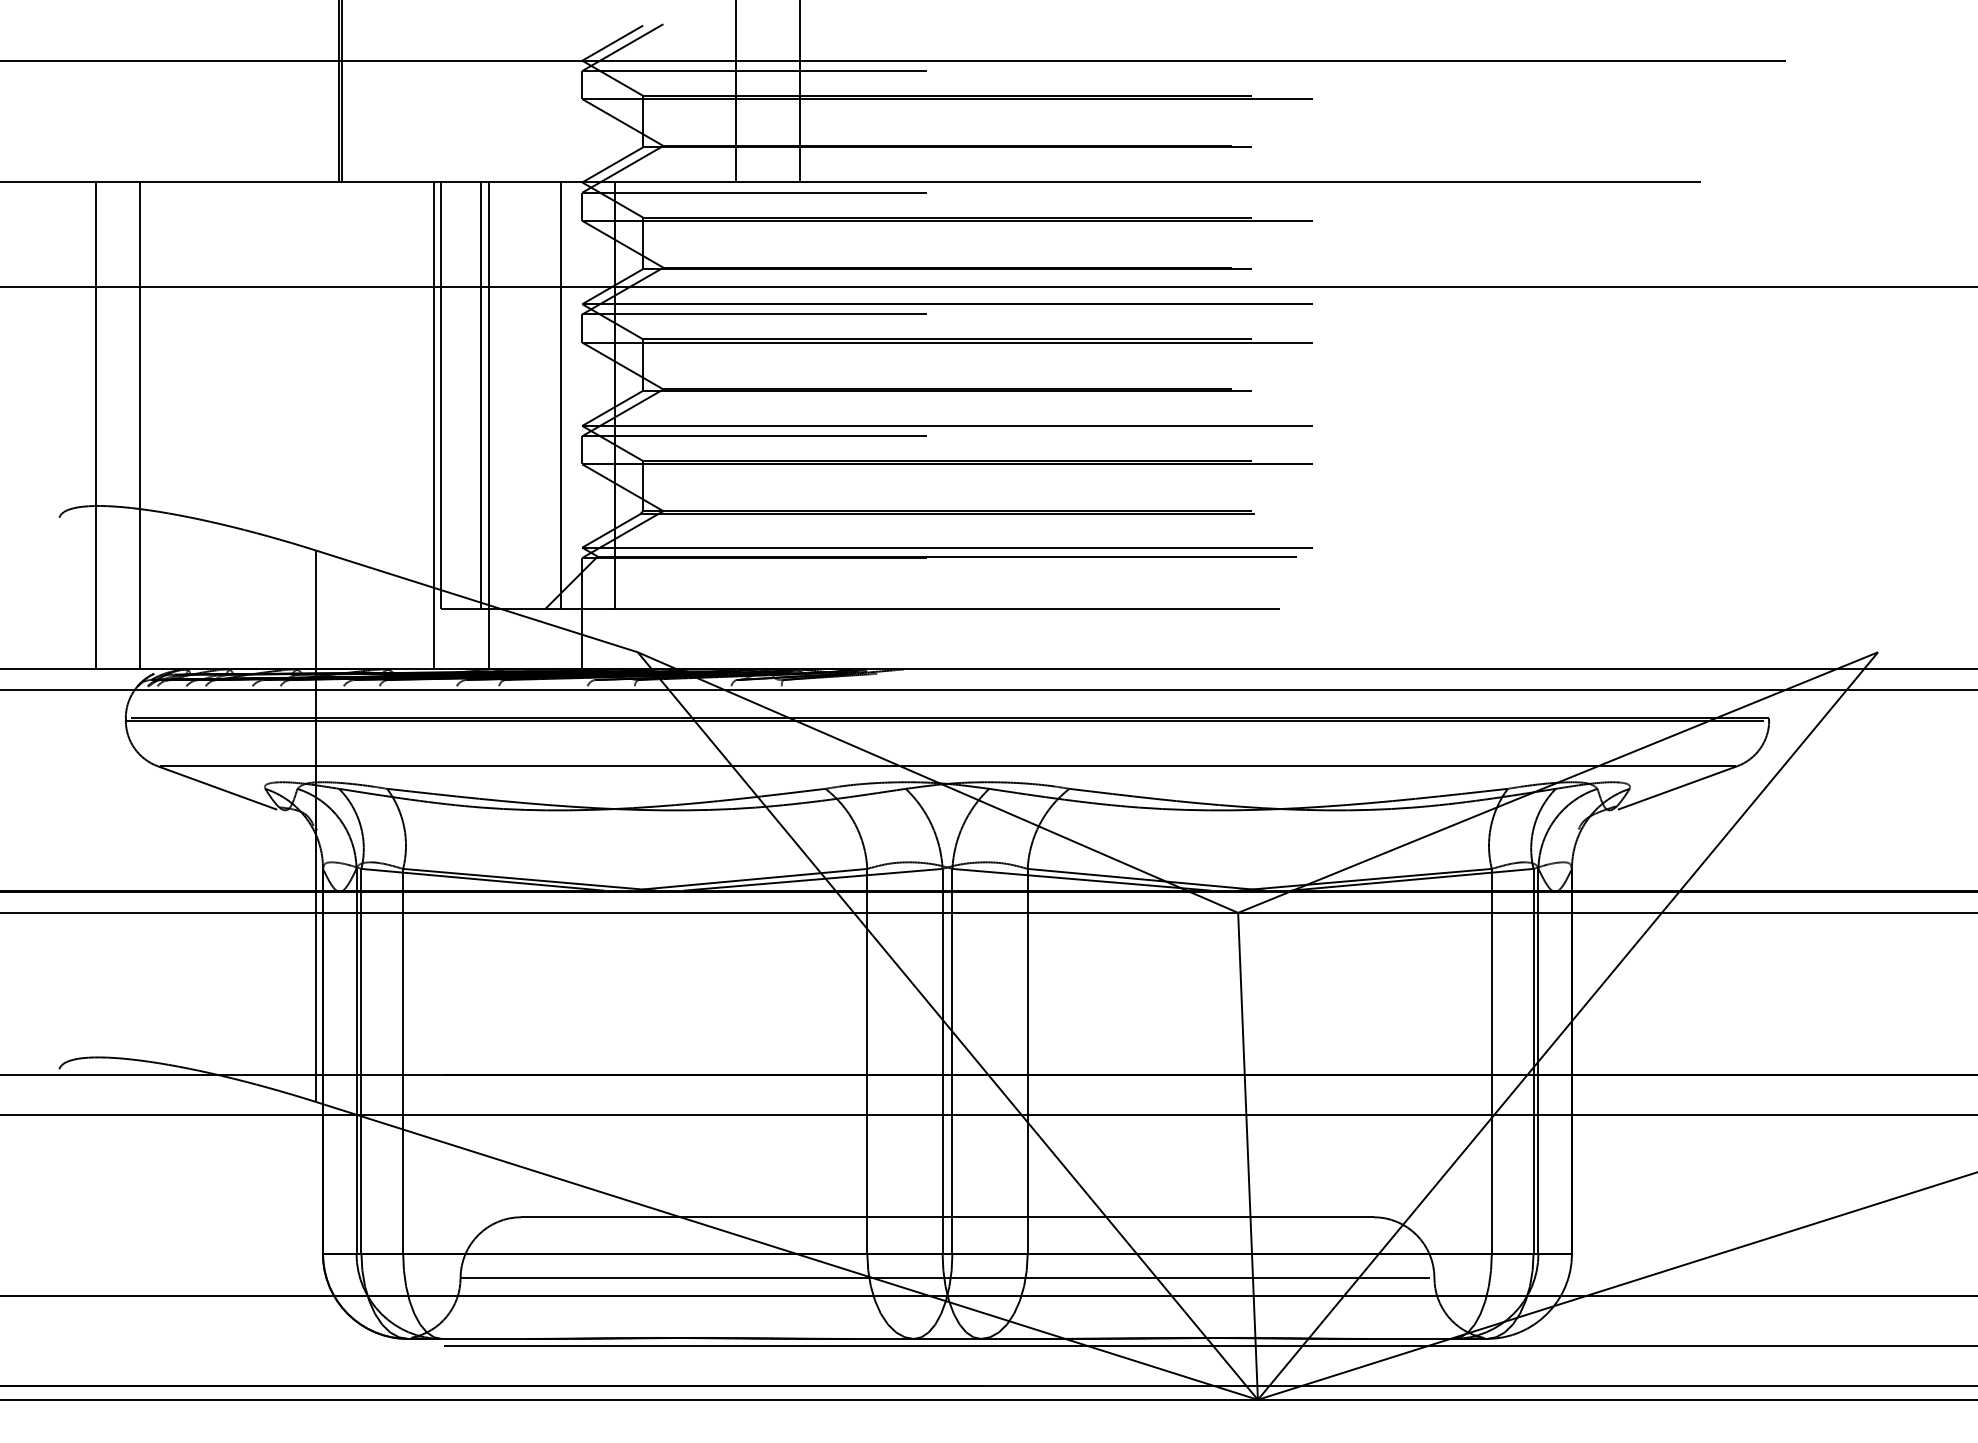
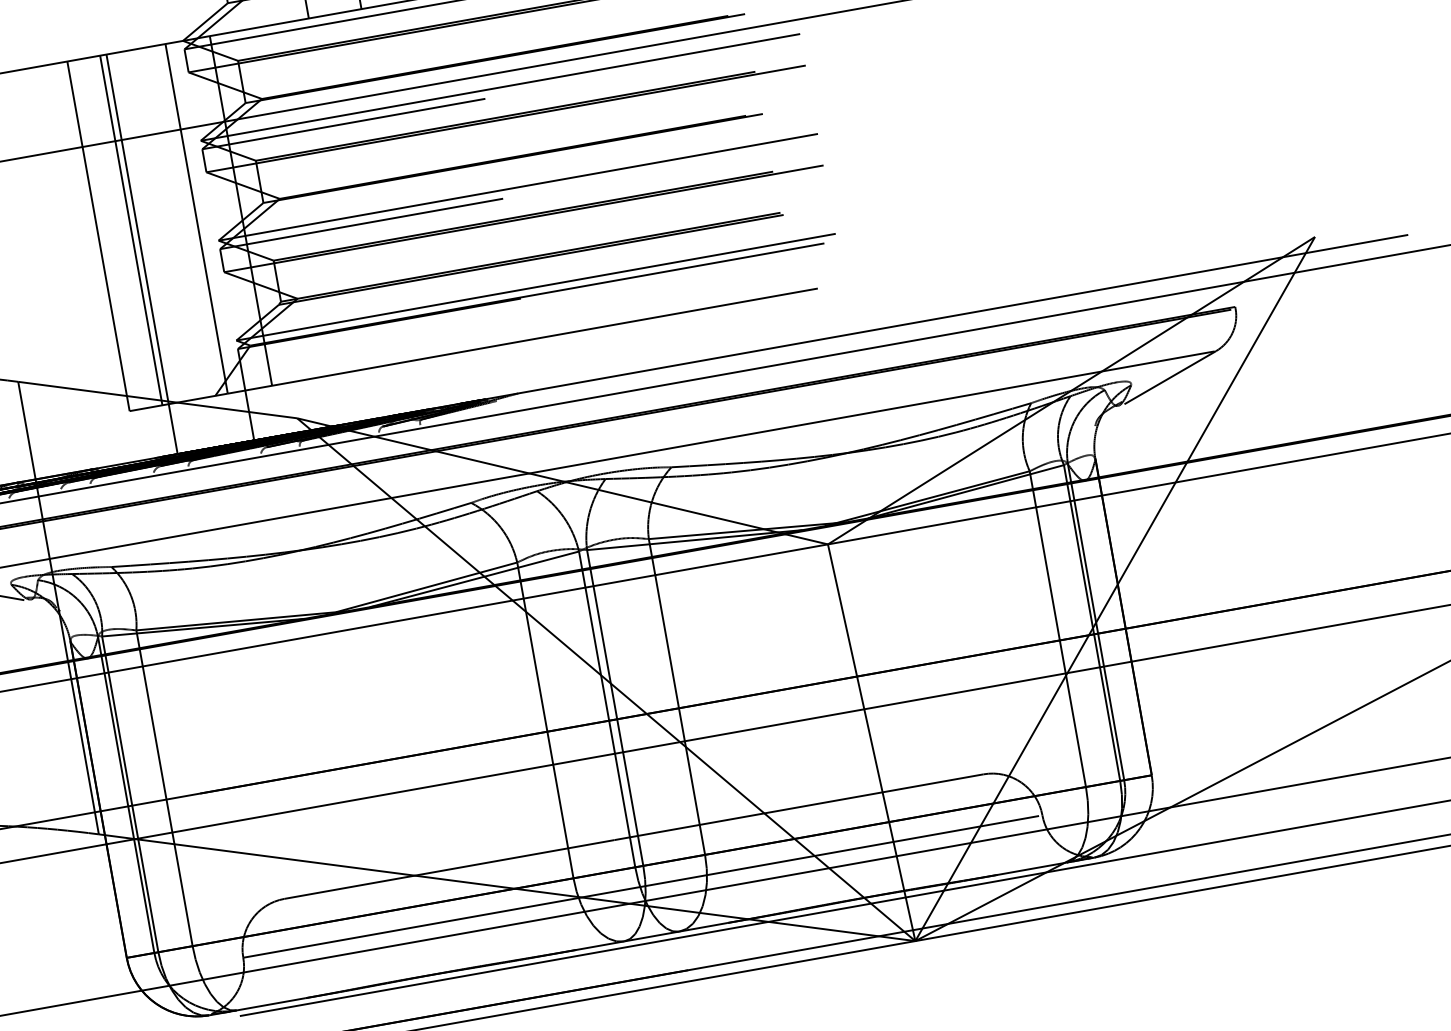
line: (434, 425) -> (97, 261), removed

